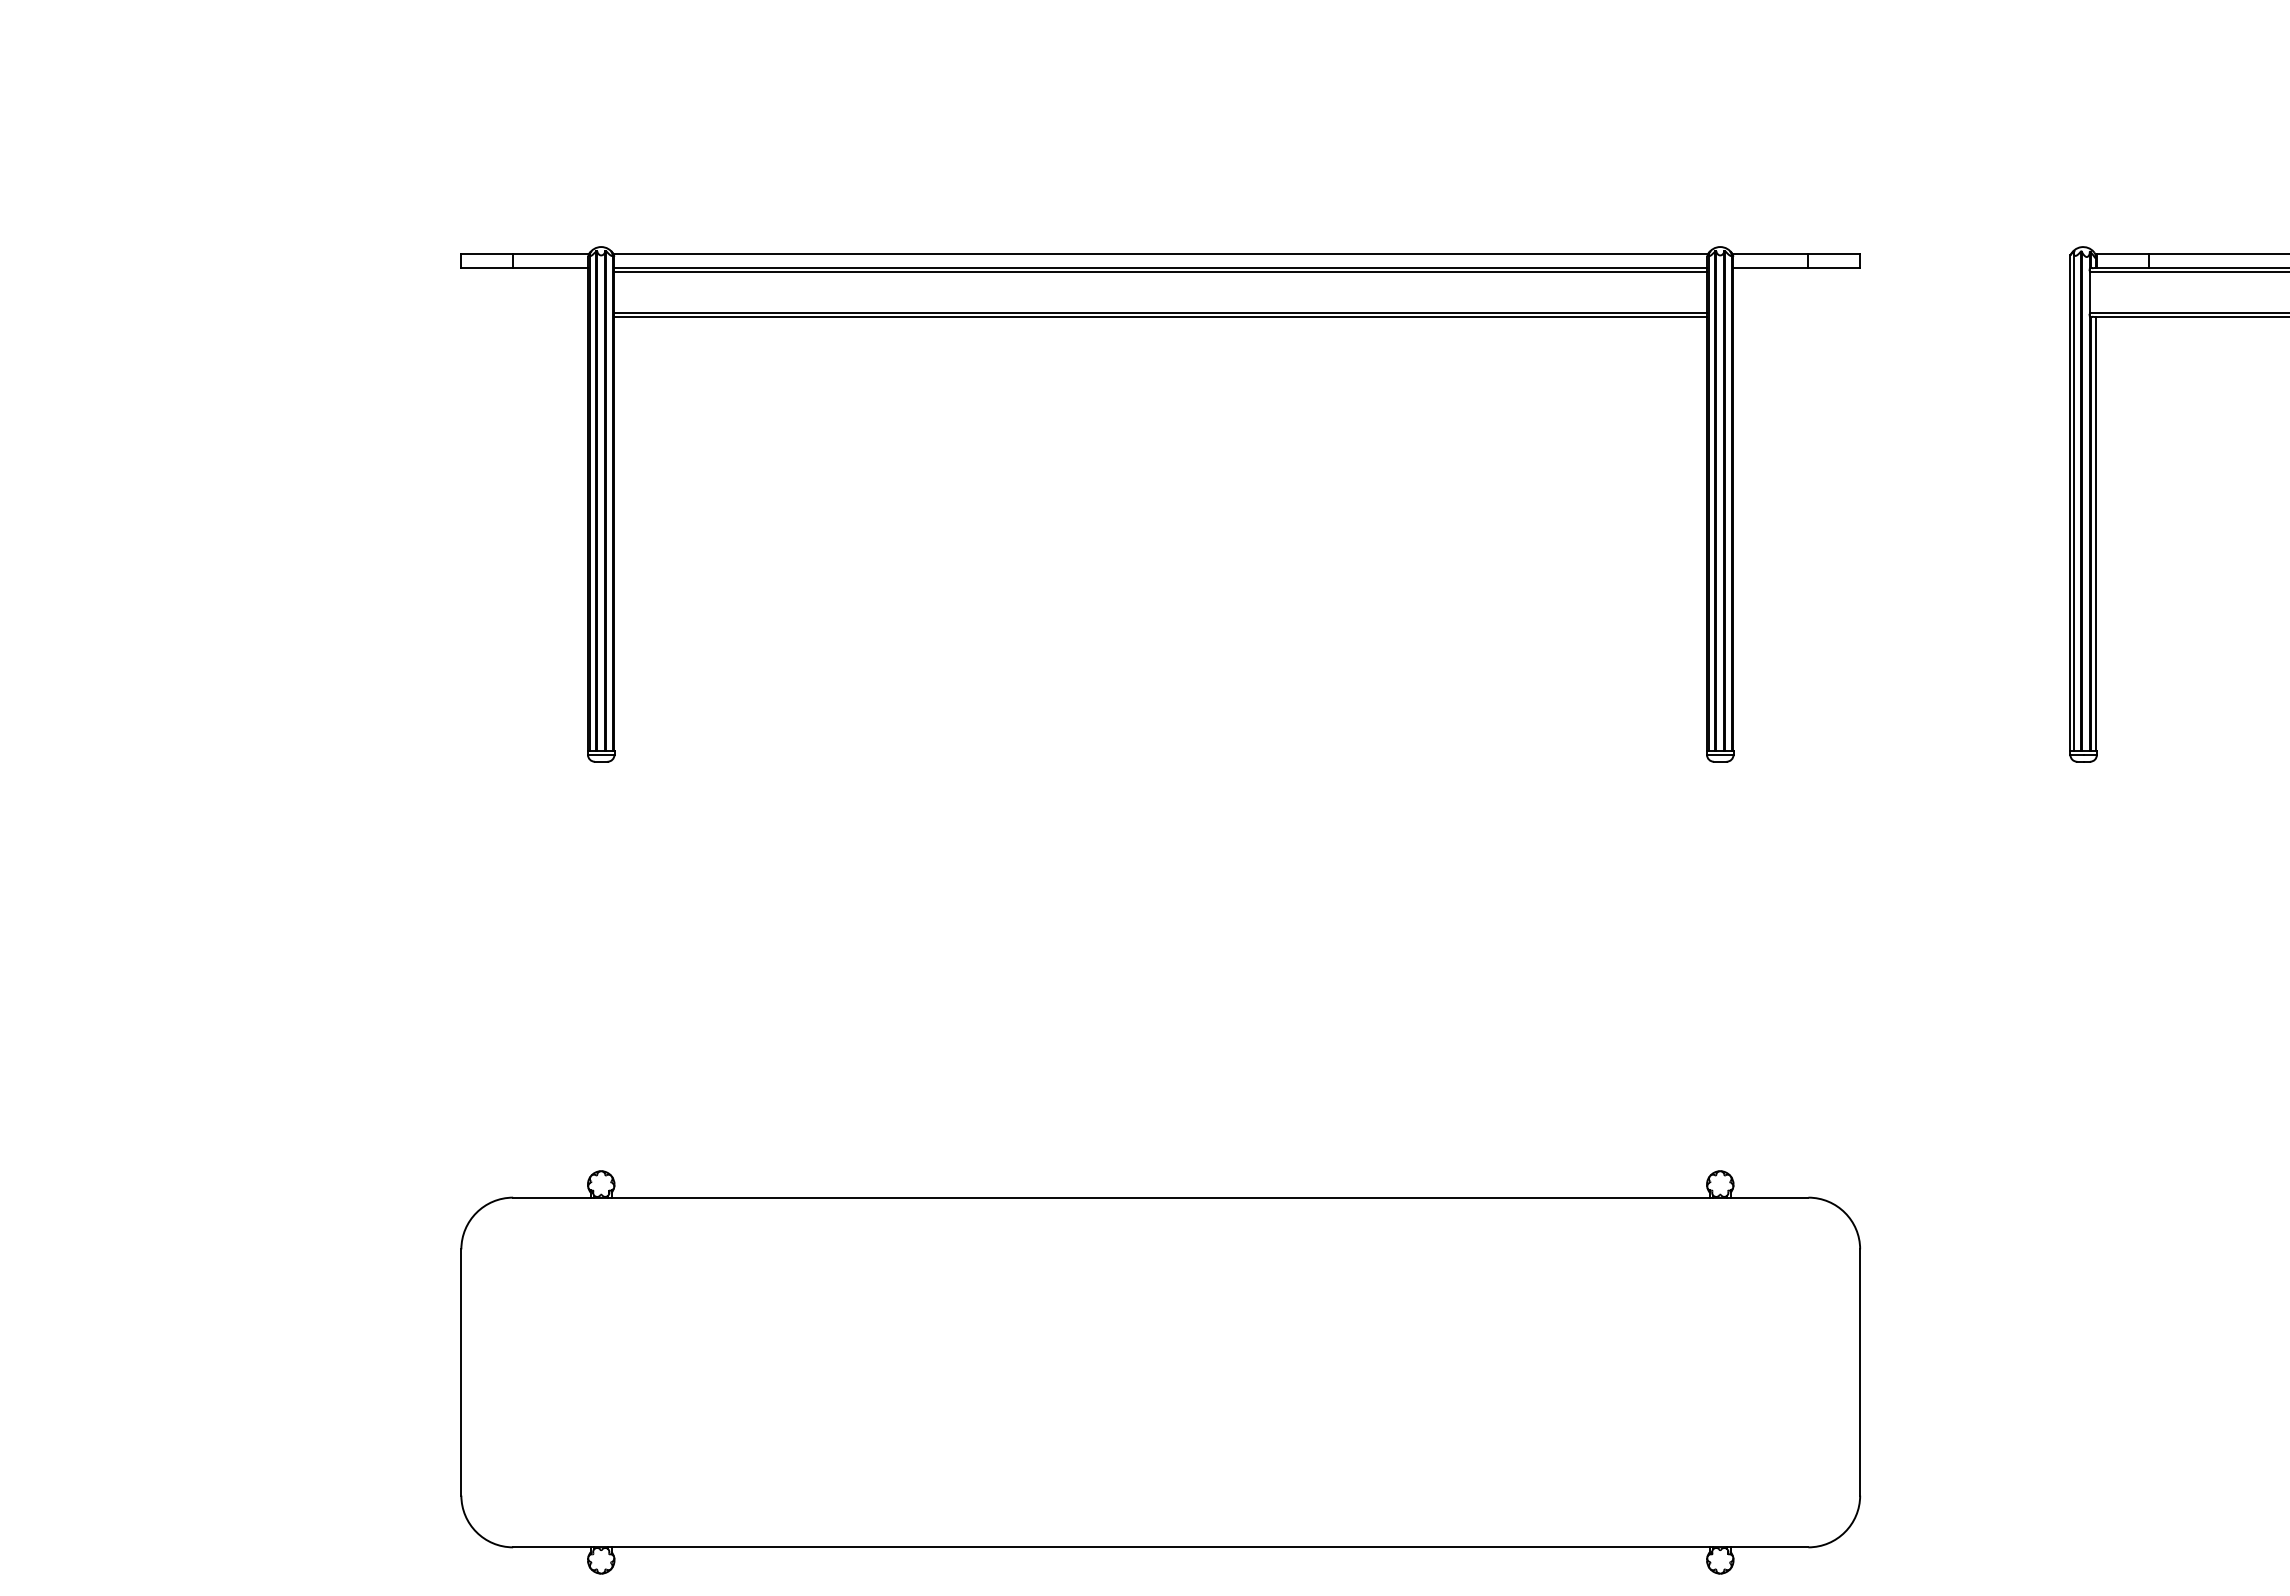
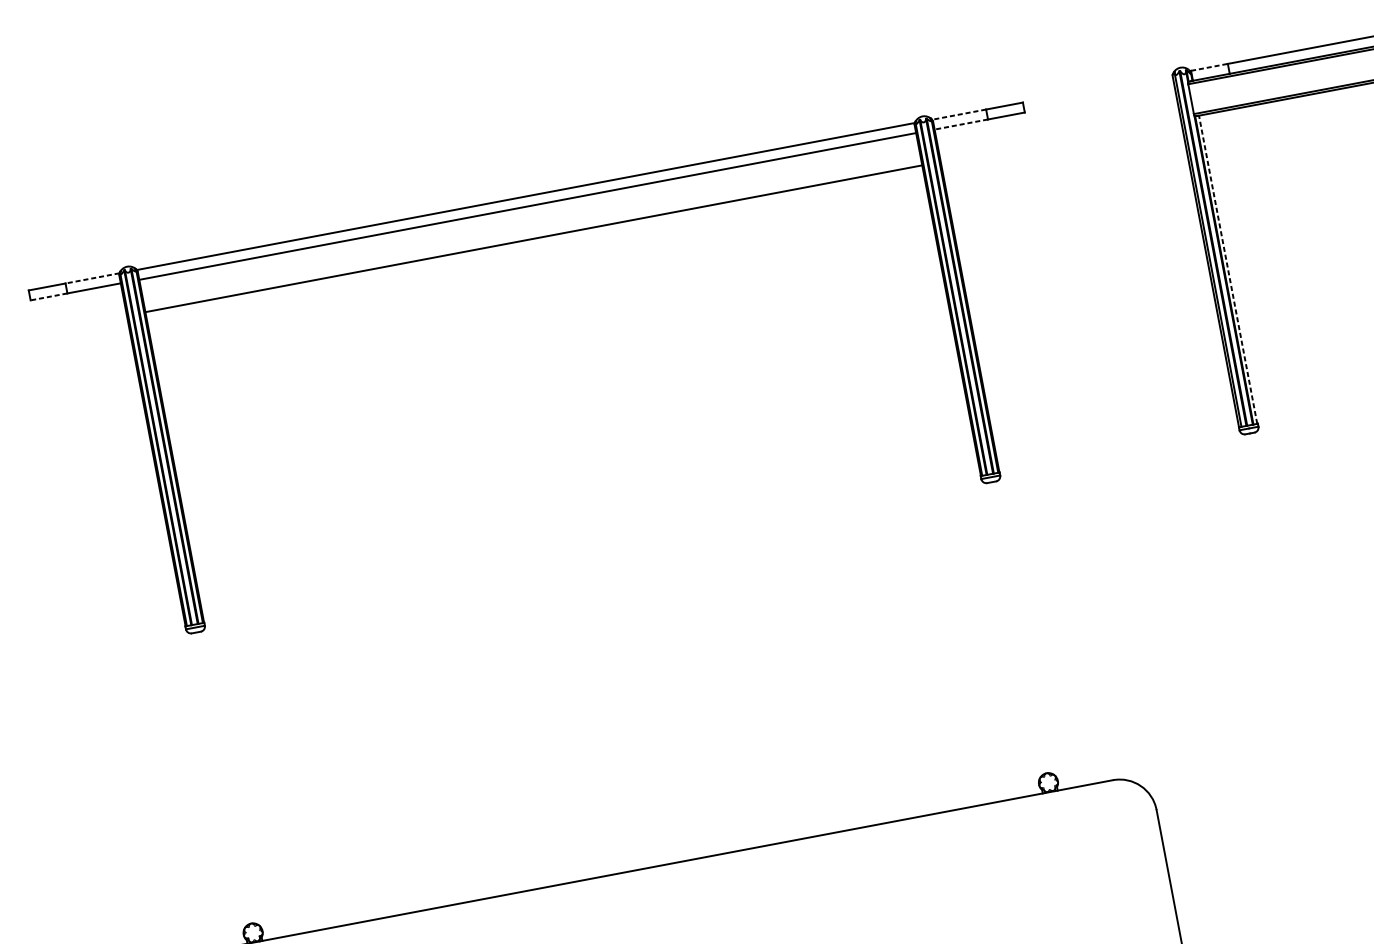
line: (550, 254) -> (92, 278), solid -> dashed
line: (1770, 254) -> (959, 114), solid -> dashed
line: (2122, 254) -> (1209, 67), solid -> dashed
line: (487, 268) -> (49, 297), solid -> dashed
line: (1770, 268) -> (961, 124), solid -> dashed
line: (1160, 271) -> (528, 208), removed
line: (1160, 316) -> (534, 240), removed
line: (2096, 533) -> (1228, 269), solid -> dashed

